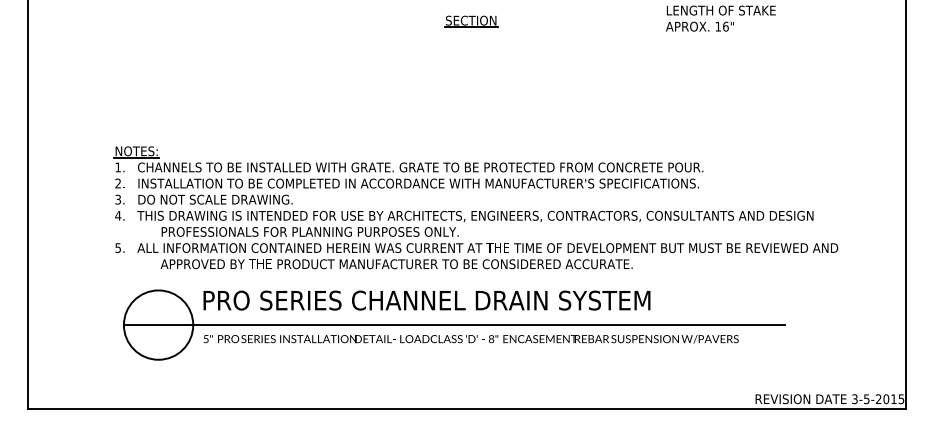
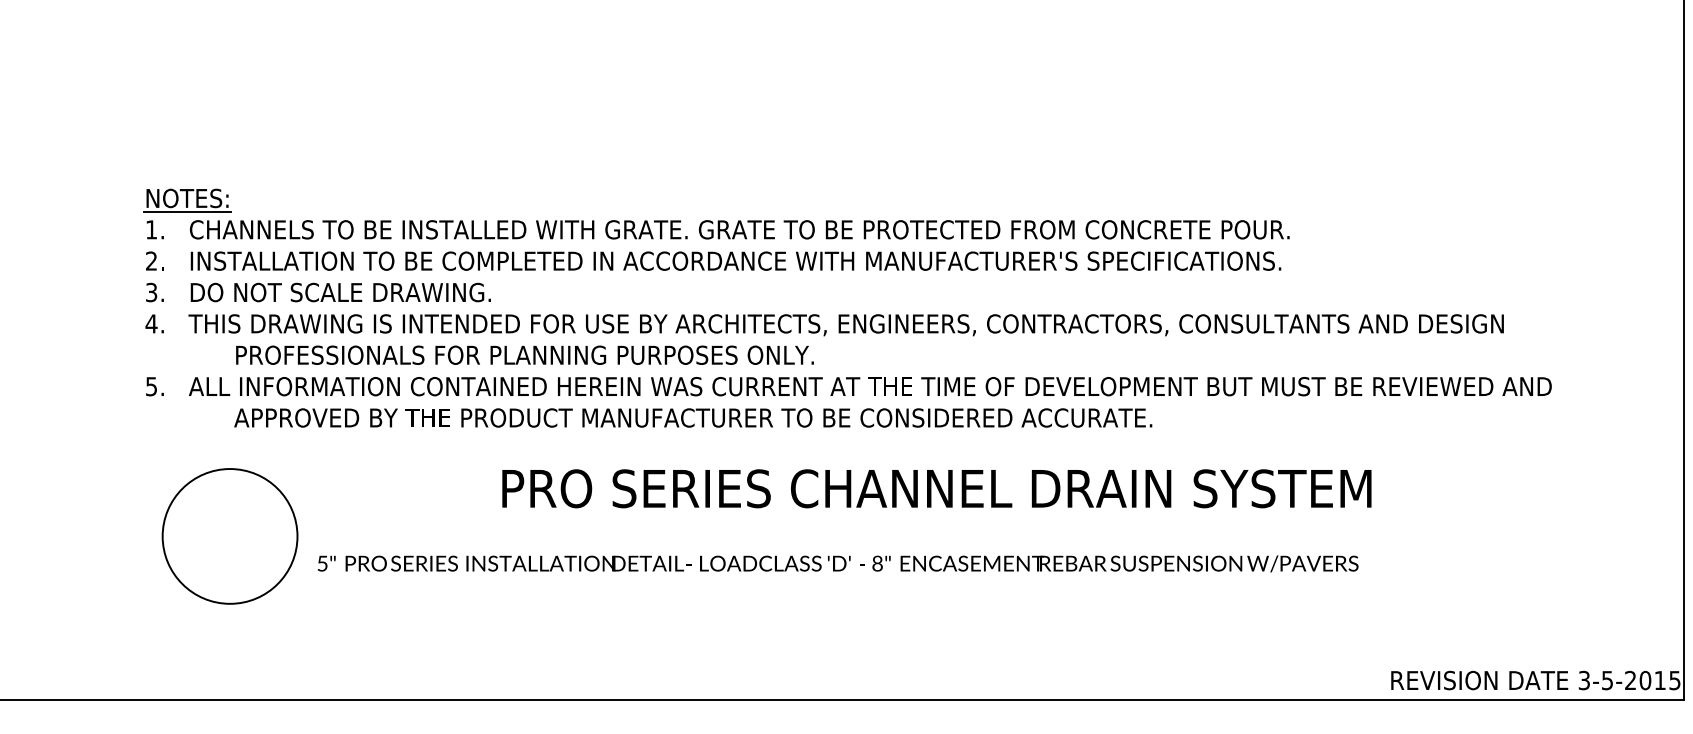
text: (426, 300) -> (935, 488), moved
line: (454, 325) -> (805, 537), removed

